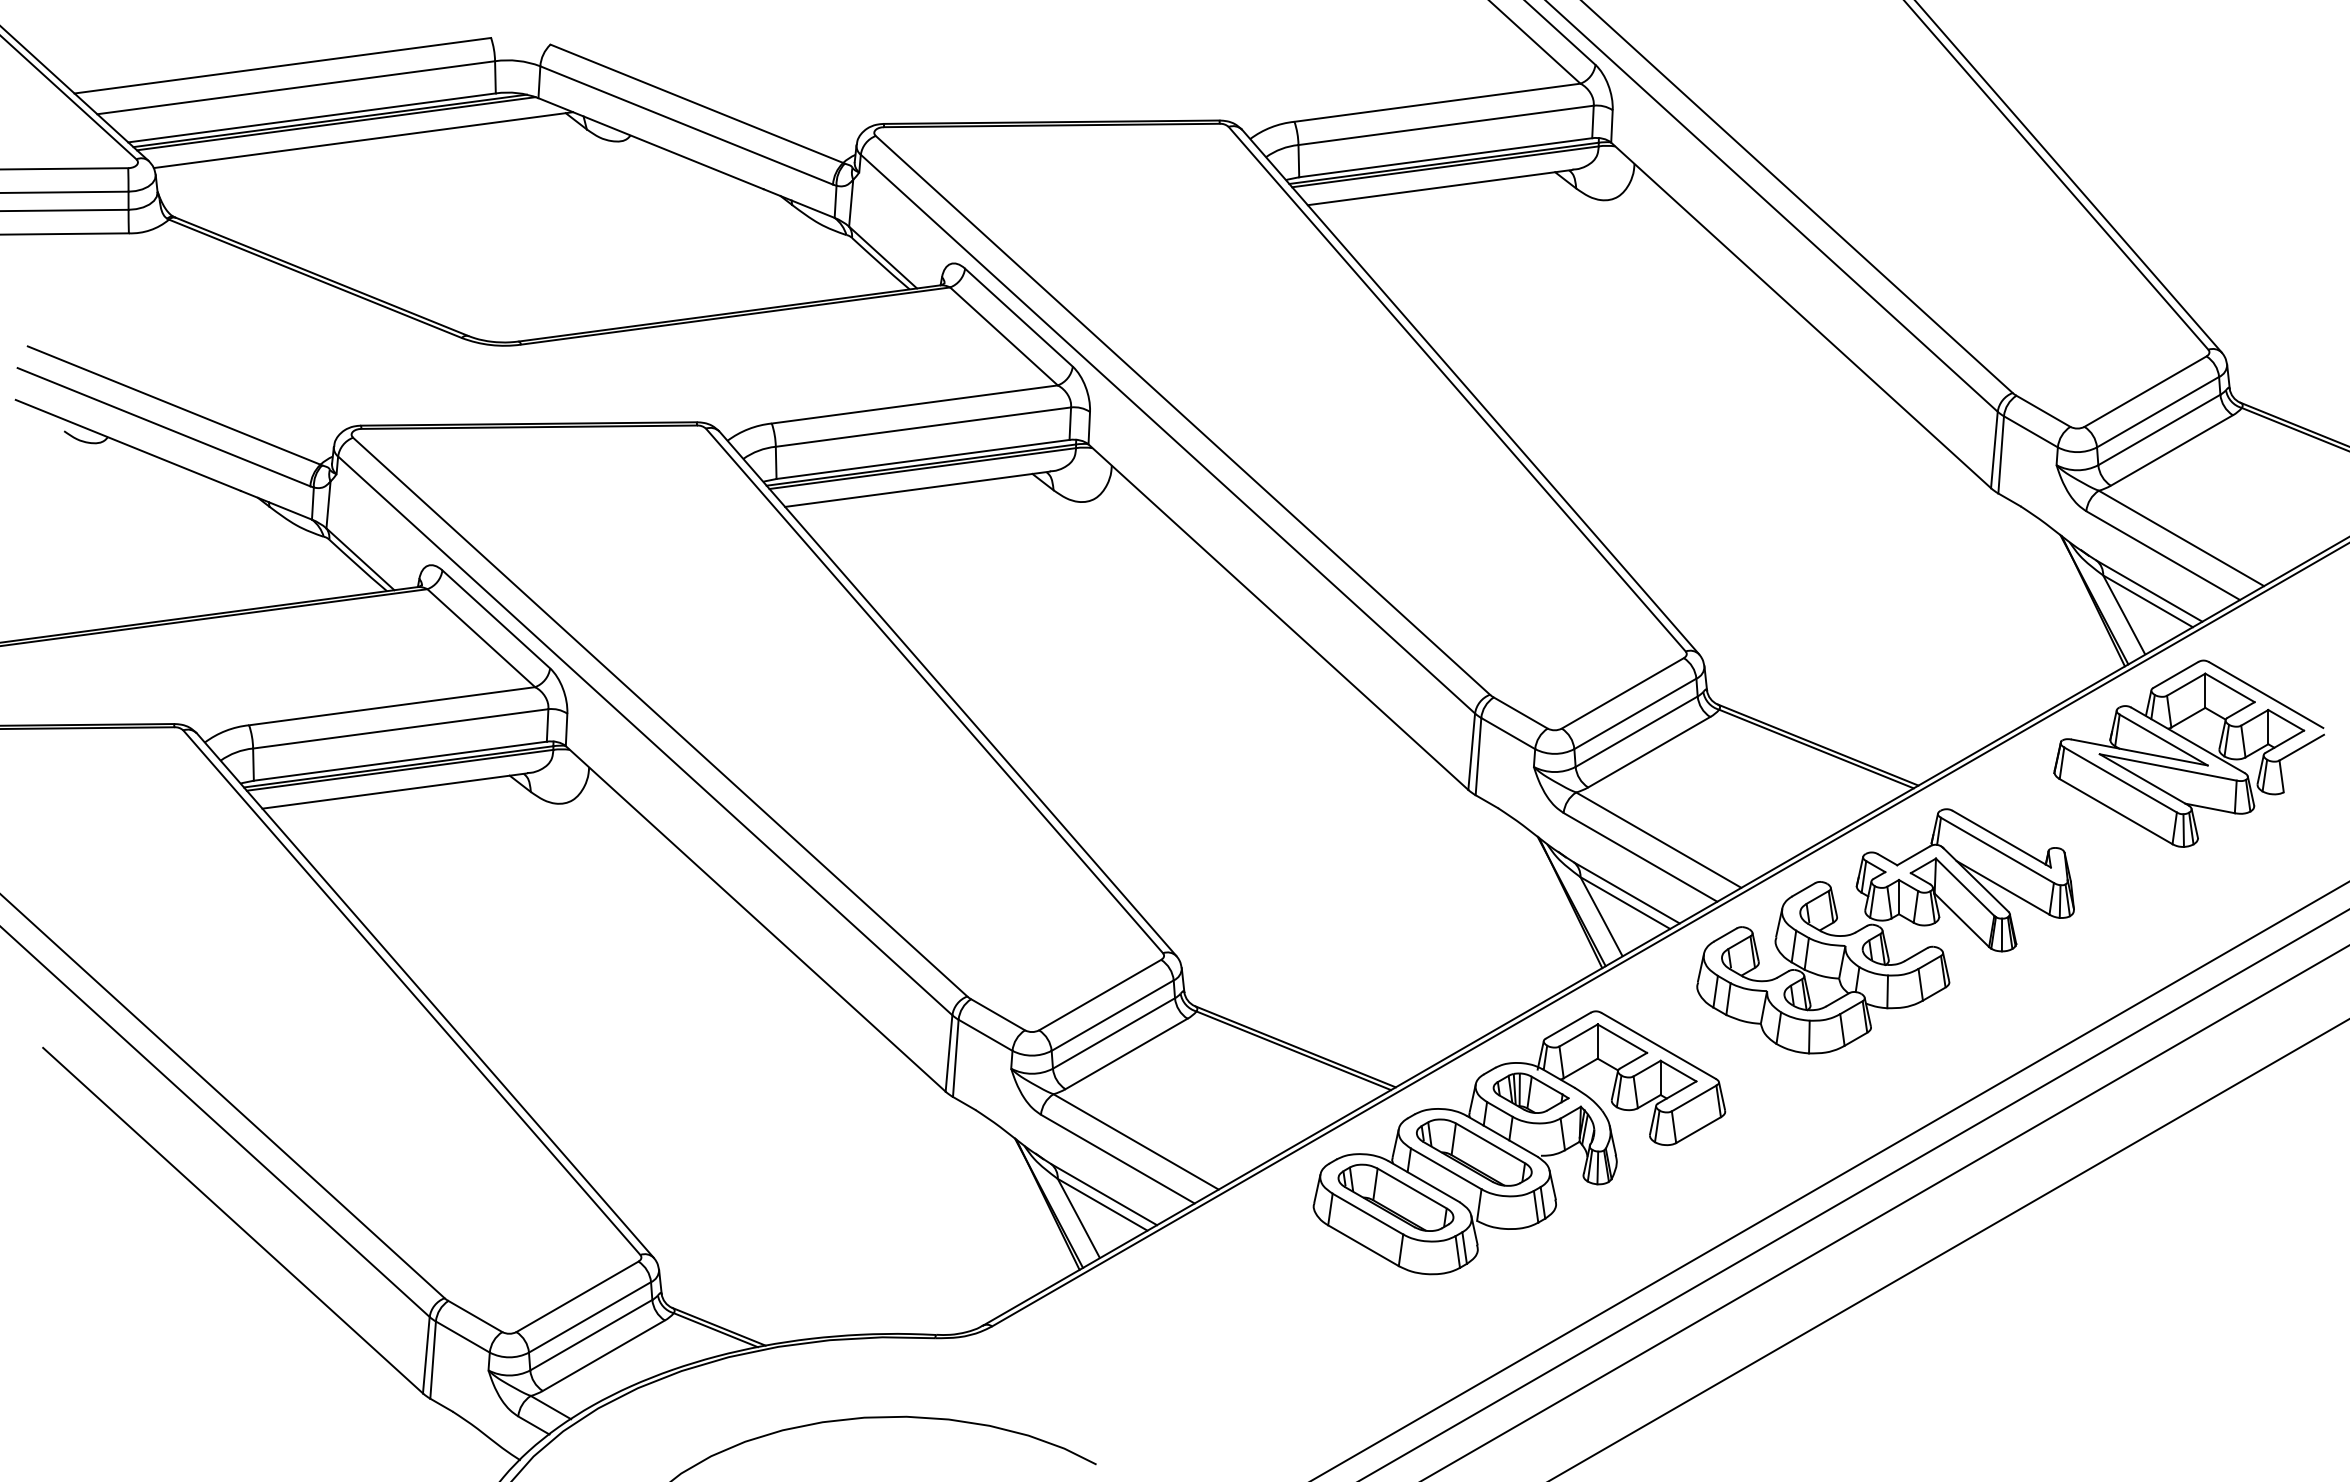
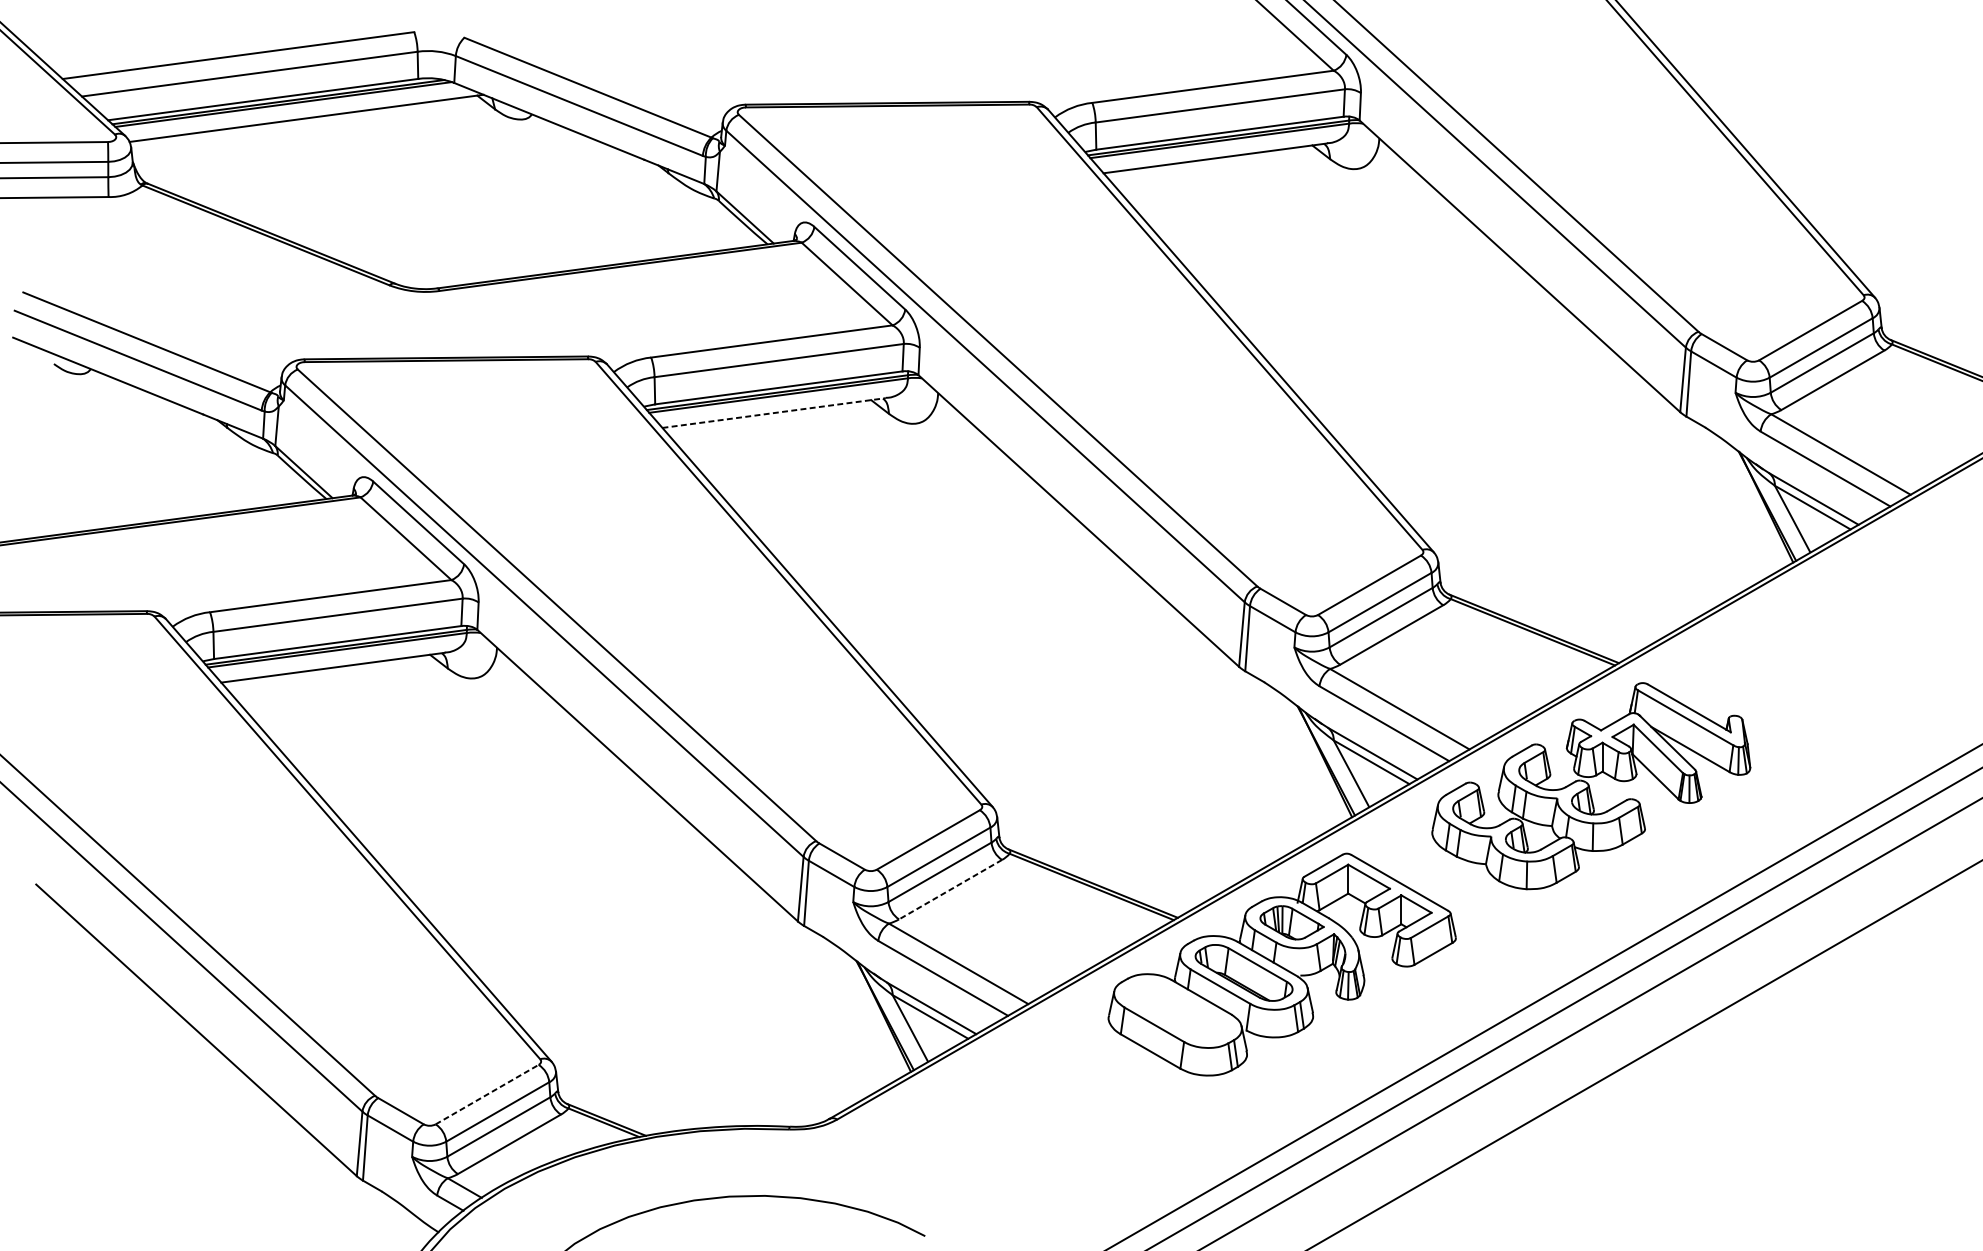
line: (917, 489) -> (774, 413), solid -> dashed
part: (2188, 753) -> (1846, 636), removed
line: (1126, 1054) -> (950, 890), solid -> dashed
part: (1395, 1197) -> (1177, 1010), removed
line: (577, 1296) -> (487, 1094), solid -> dashed

